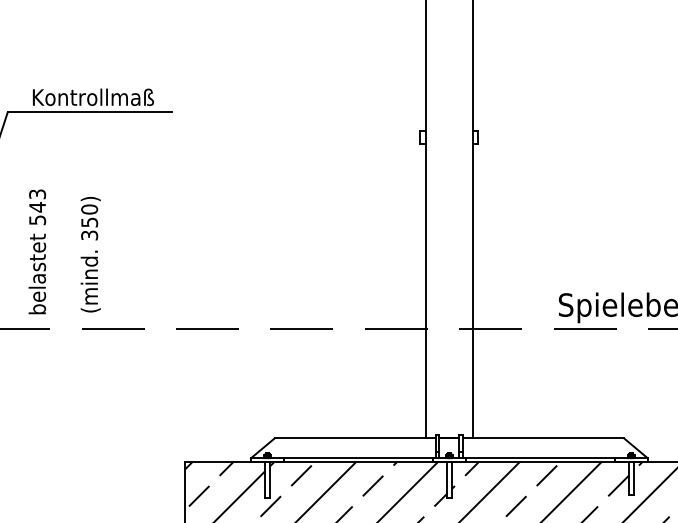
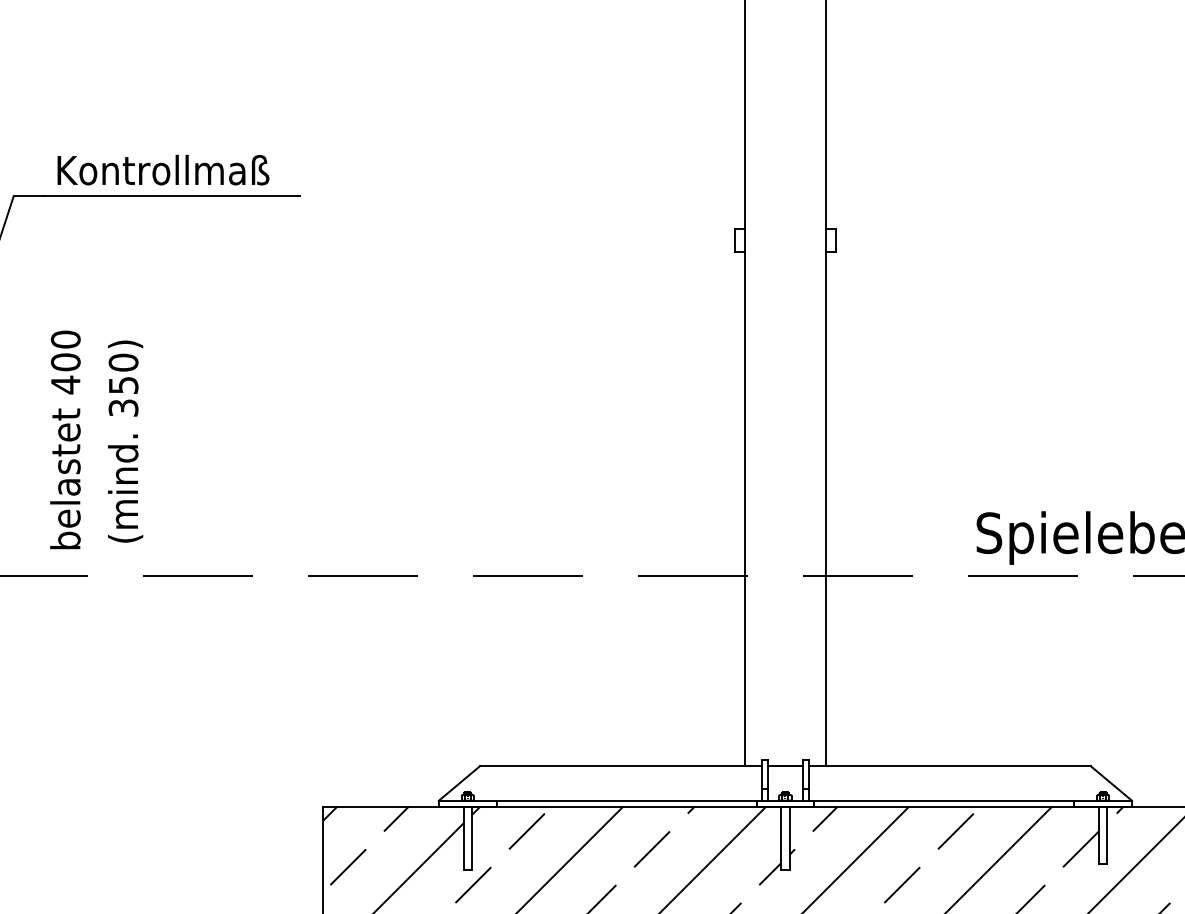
text: (37, 207) -> (65, 362), 543 -> 400
text: (90, 254) -> (125, 441), moved

